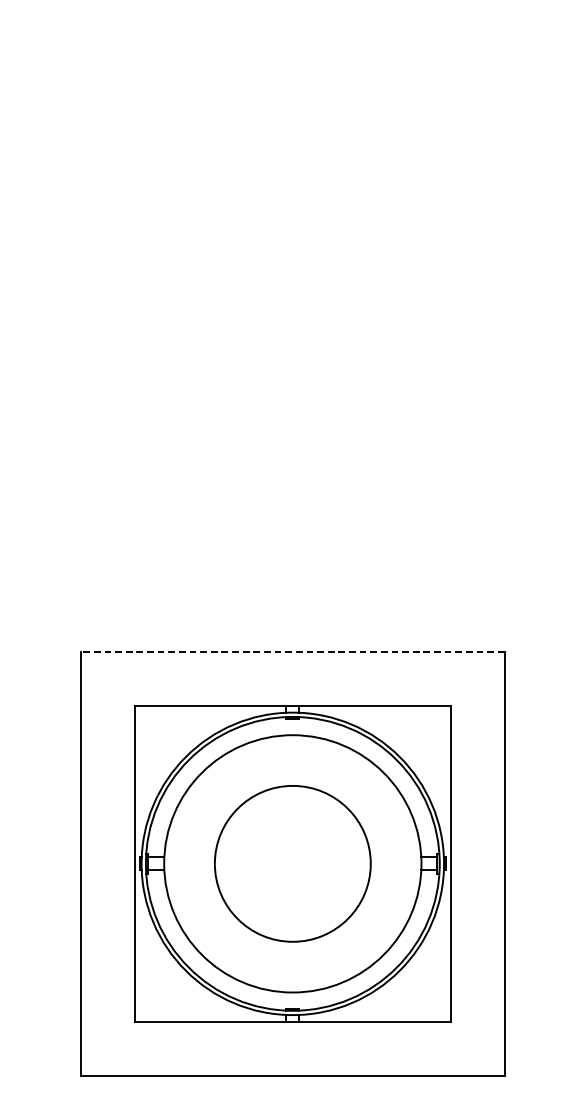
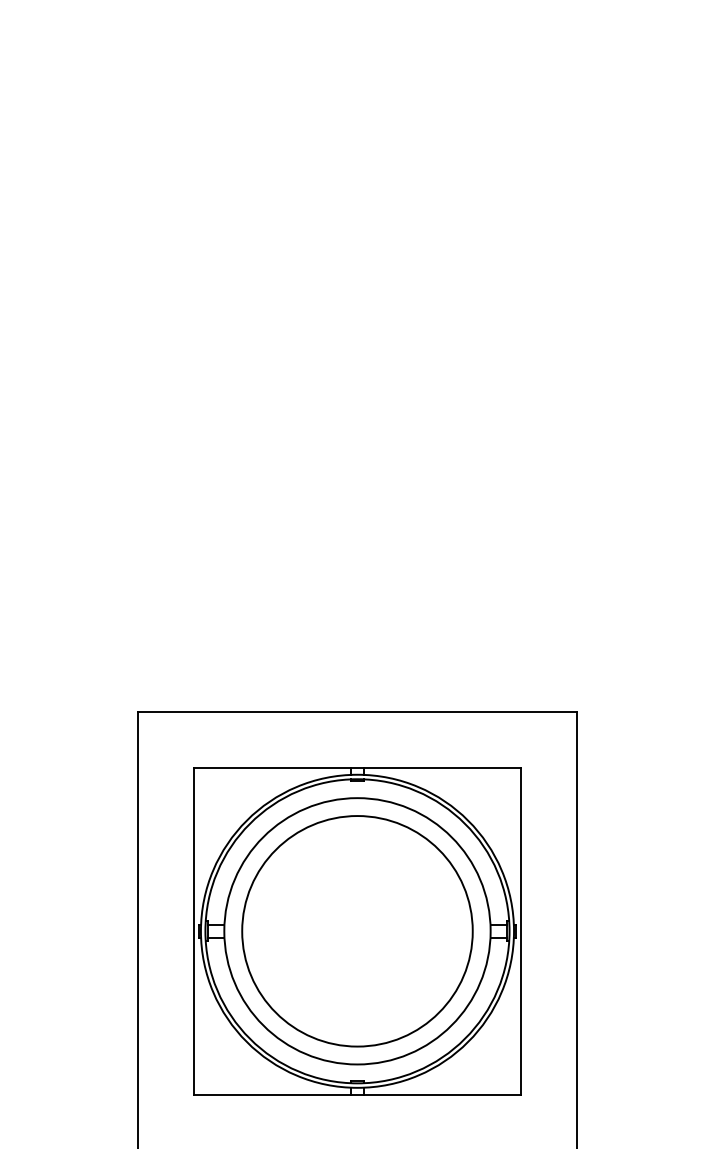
line: (291, 652) -> (356, 712), dashed -> solid
circle: (292, 864) -> (357, 931), size x1.43

